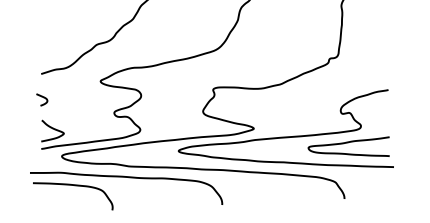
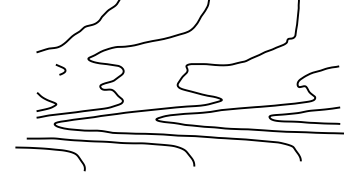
curve: (43, 98) -> (62, 68), moved
curve: (74, 186) -> (51, 150), moved

